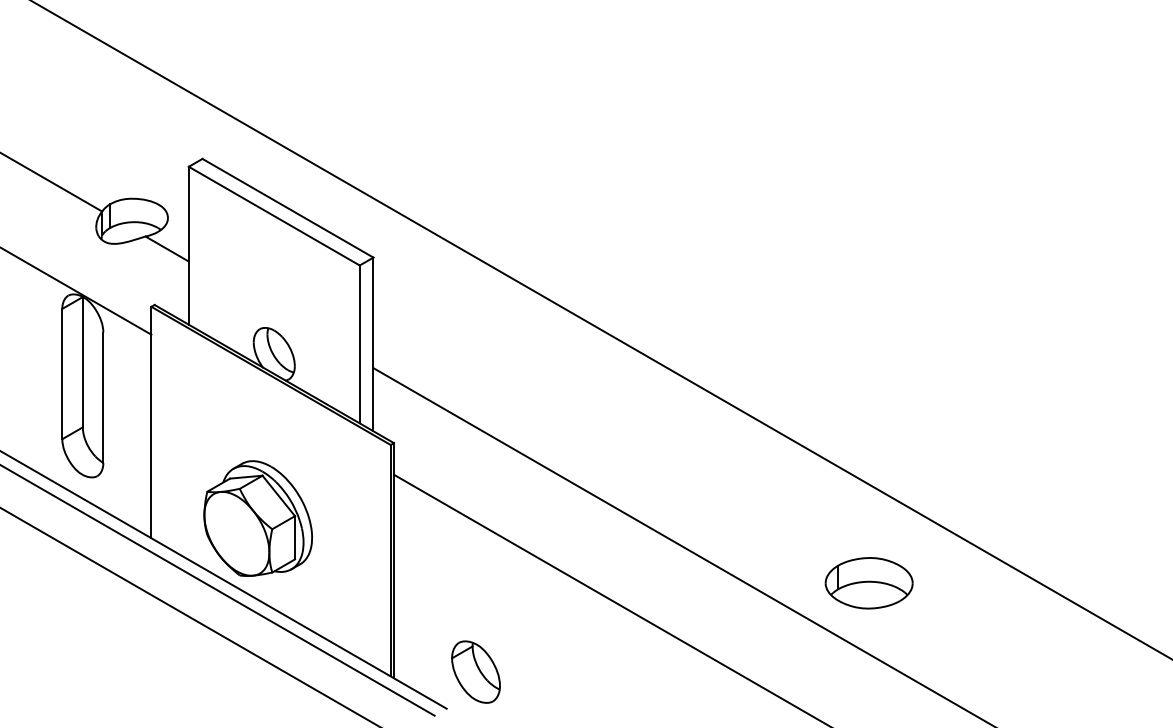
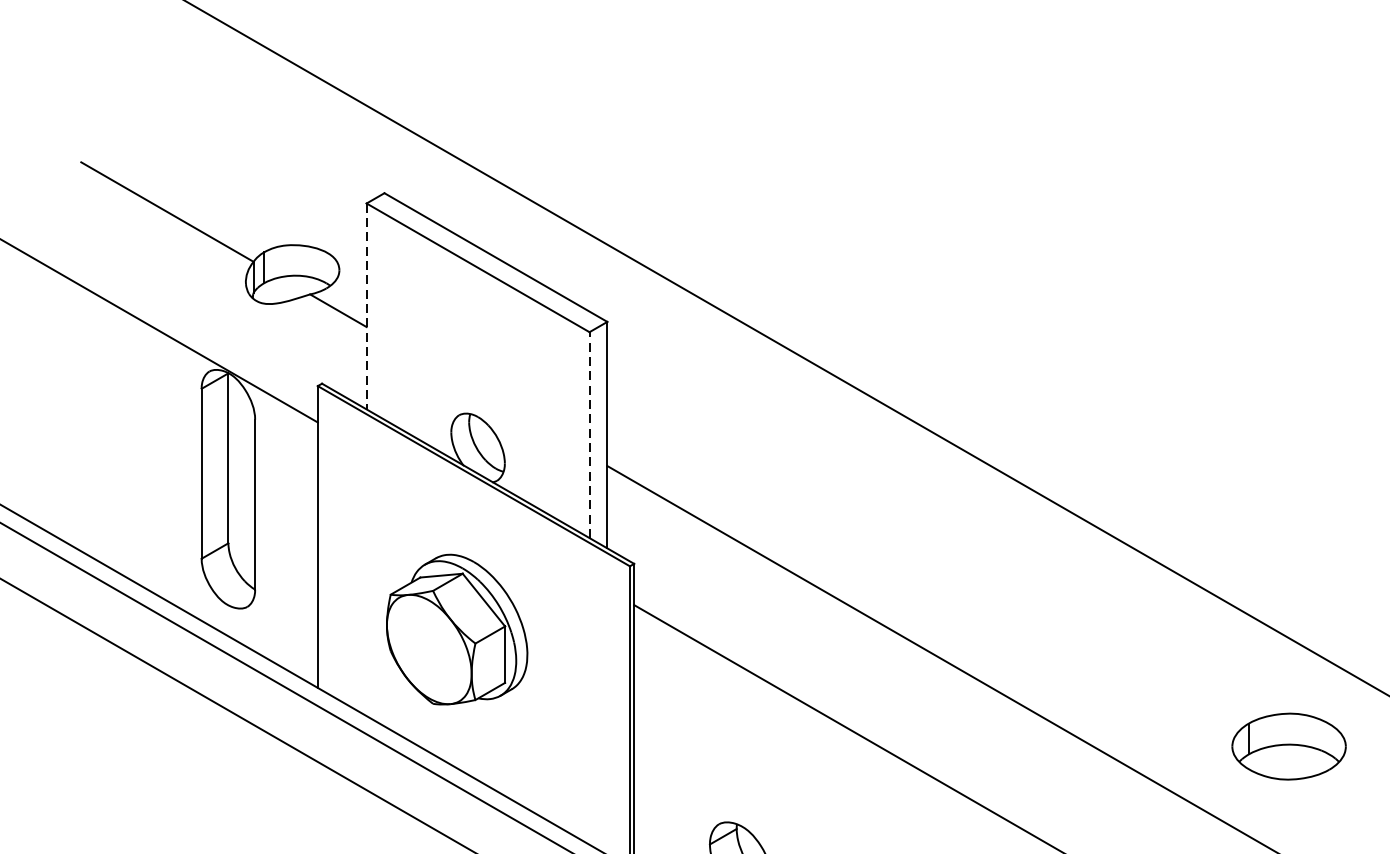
line: (188, 245) -> (366, 306), solid -> dashed
line: (359, 344) -> (589, 435), solid -> dashed
part: (257, 518) -> (456, 629), moved
part: (868, 583) -> (1288, 746), moved

